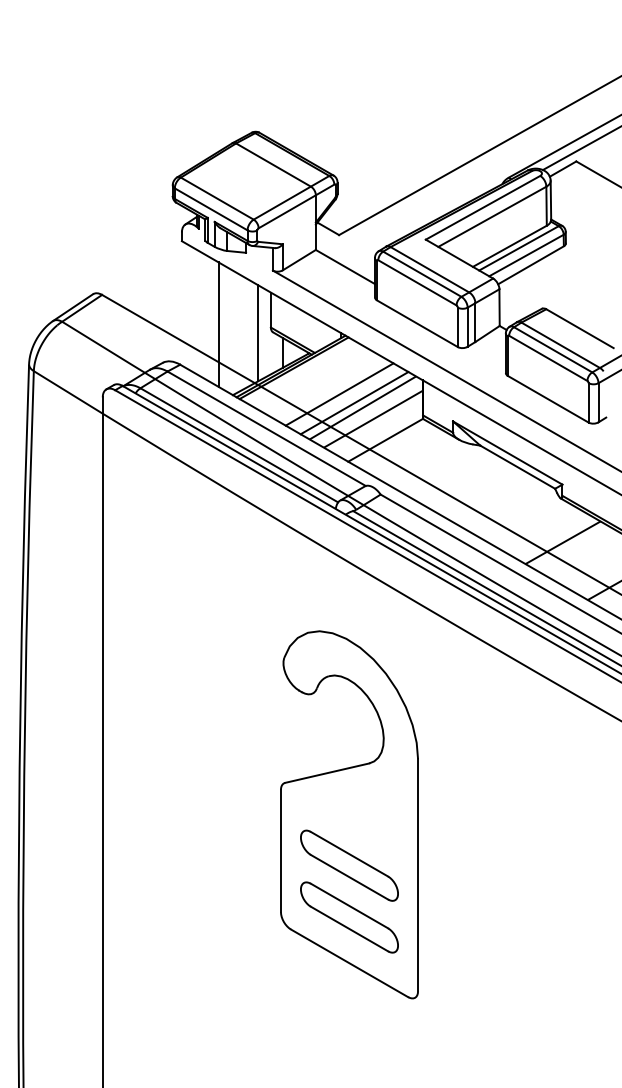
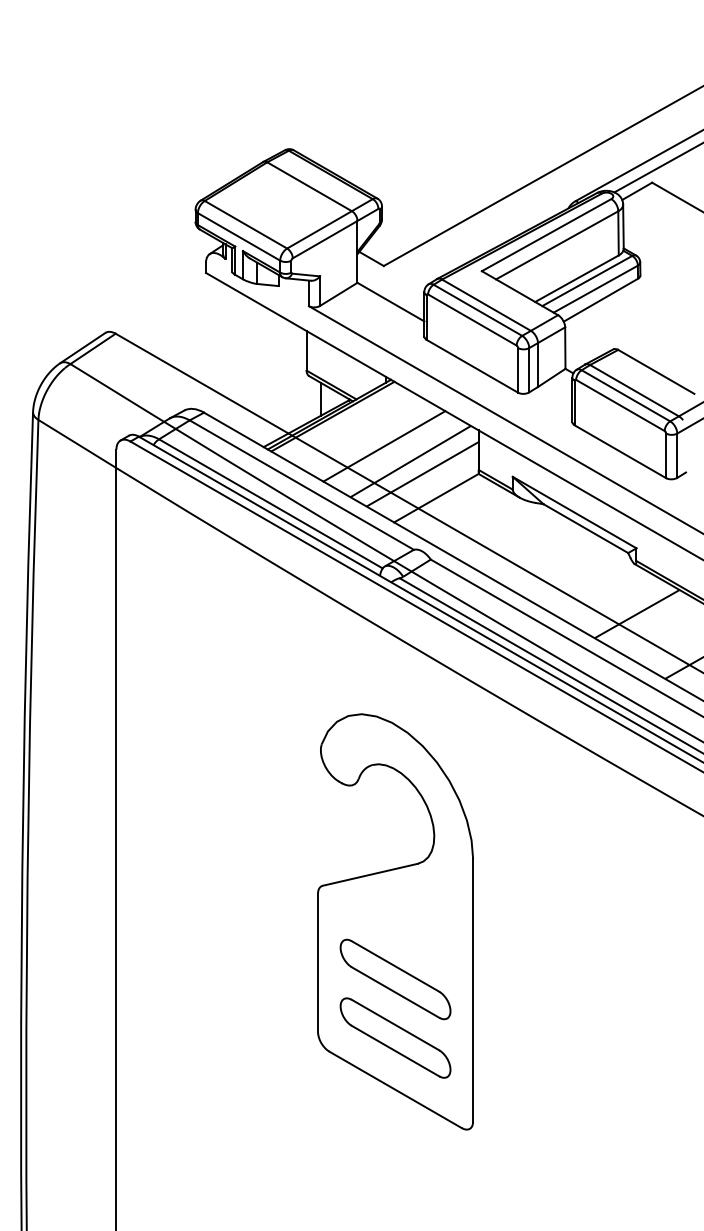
line: (218, 323) -> (247, 366), removed
line: (258, 332) -> (292, 376), removed
line: (354, 402) -> (401, 455), removed

